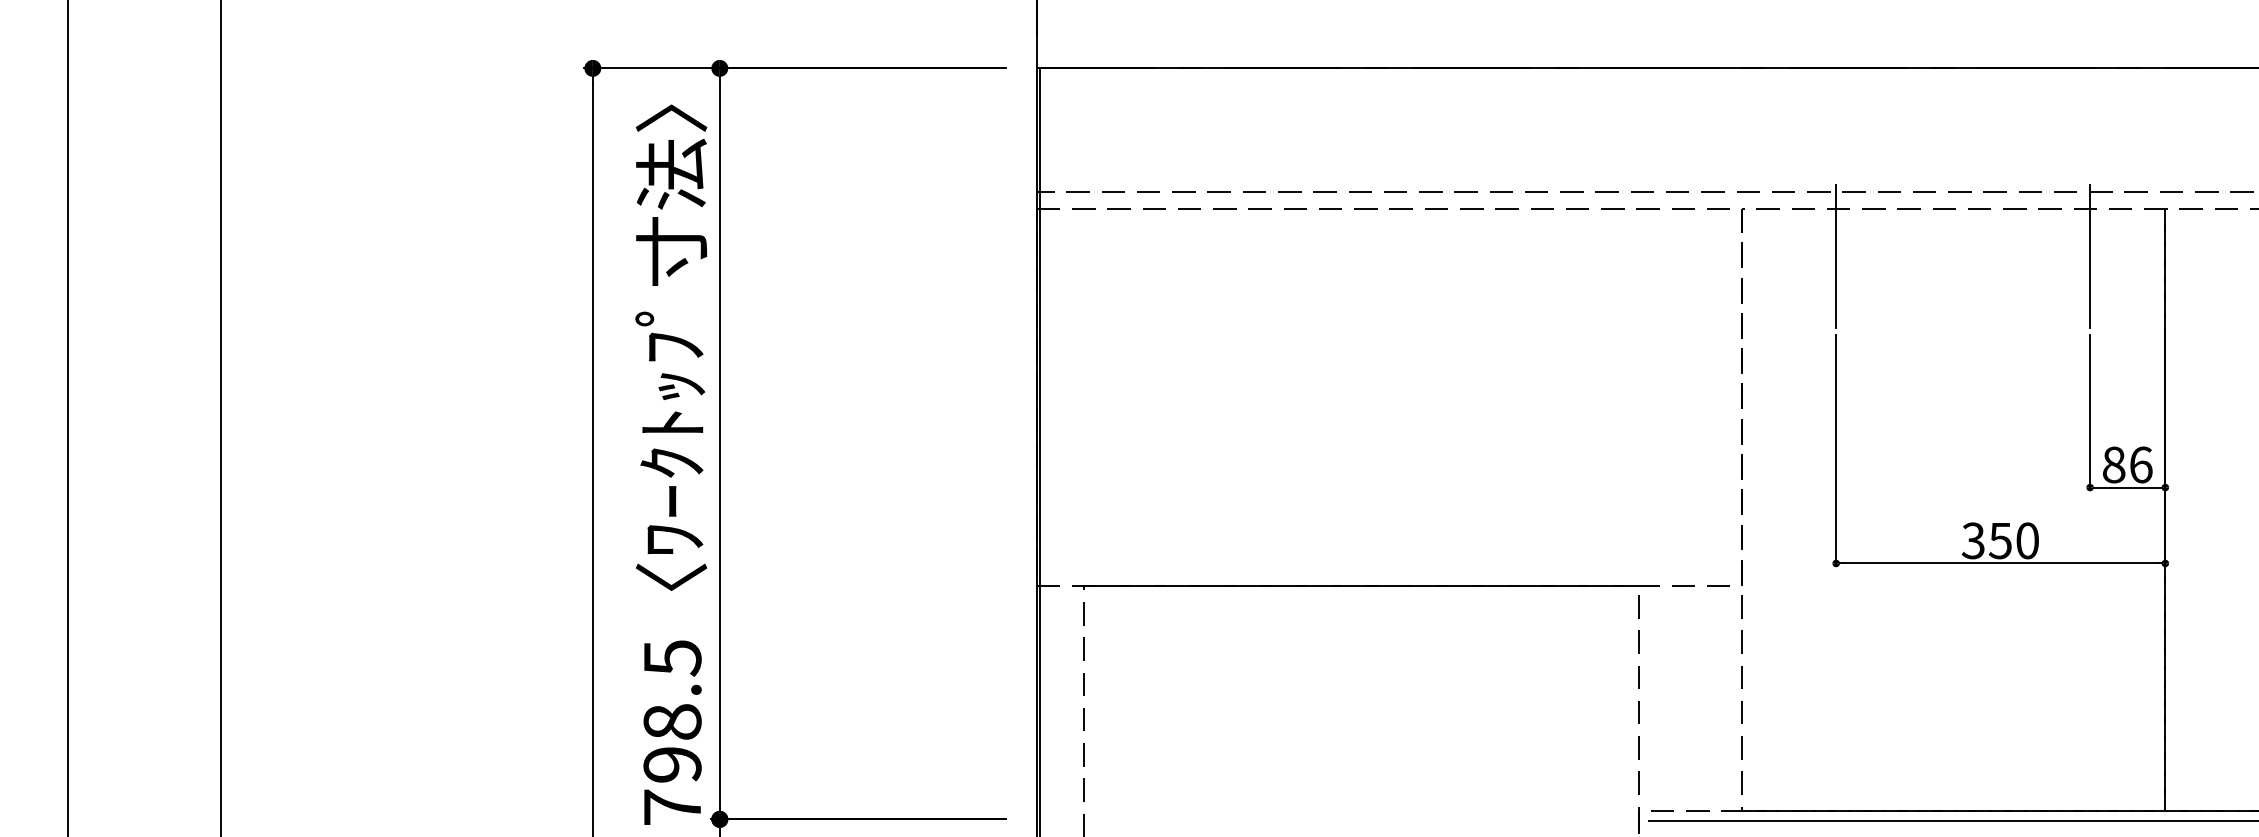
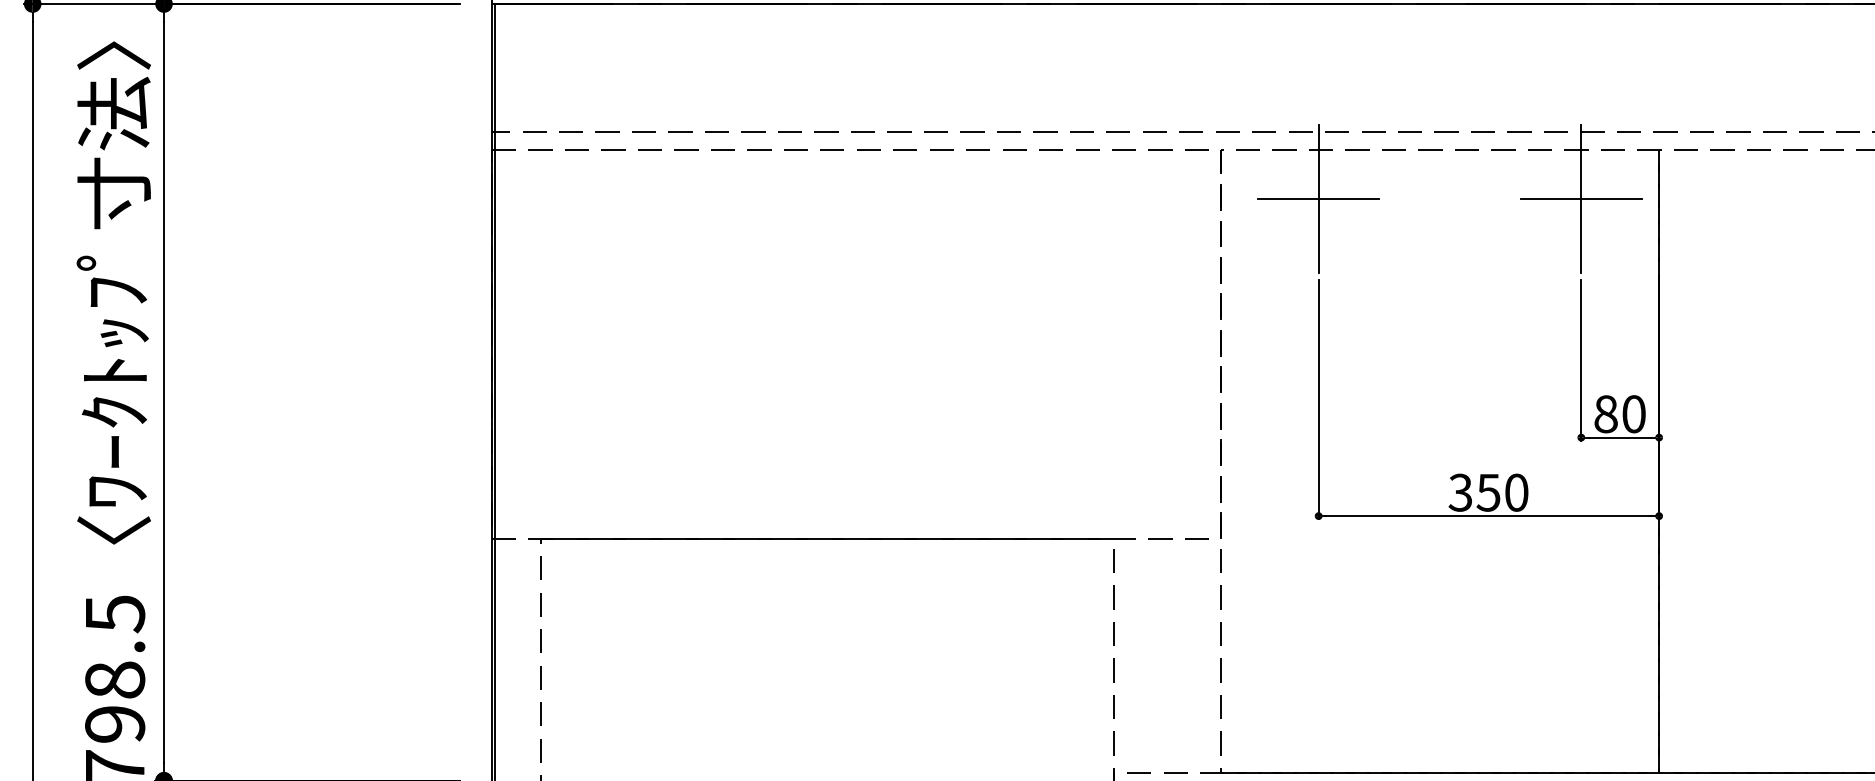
line: (1835, 256) -> (1317, 198), added
line: (2089, 256) -> (1580, 198), added
text: (2141, 464) -> (1634, 413), 86 -> 80

